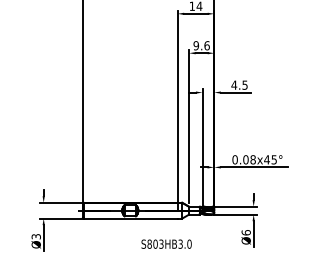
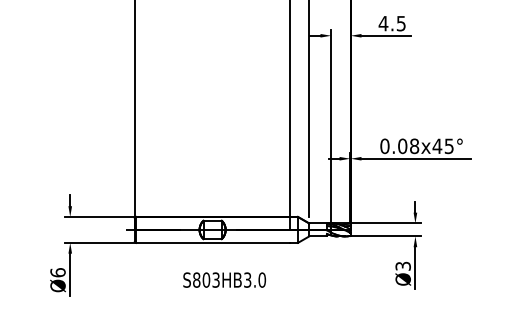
text: (245, 232) -> (401, 265), Ø6 -> Ø3
text: (35, 236) -> (56, 272), Ø3 -> Ø6
text: (166, 243) -> (224, 278), moved

